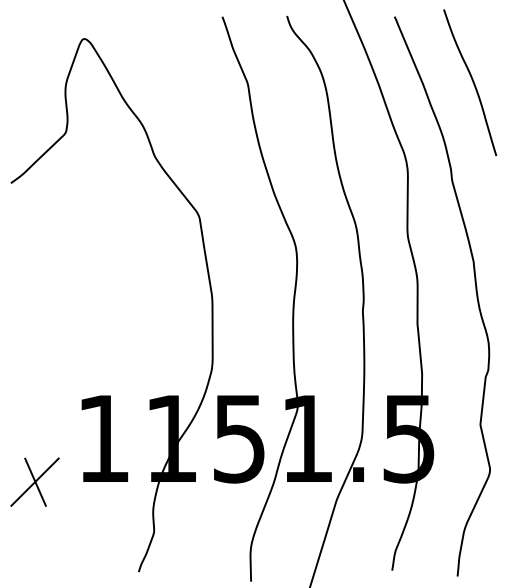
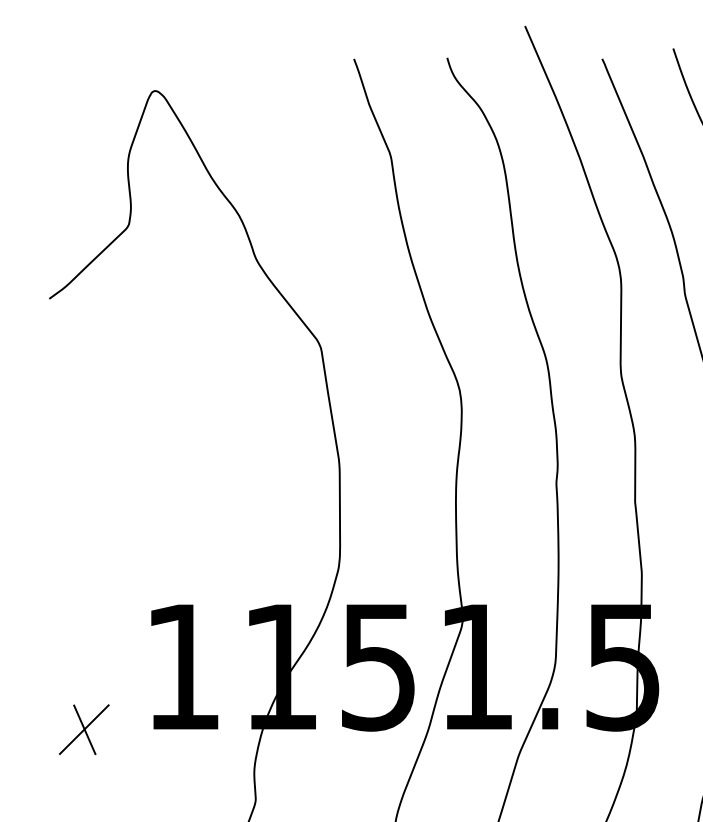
part: (35, 482) -> (84, 730), size x0.71

